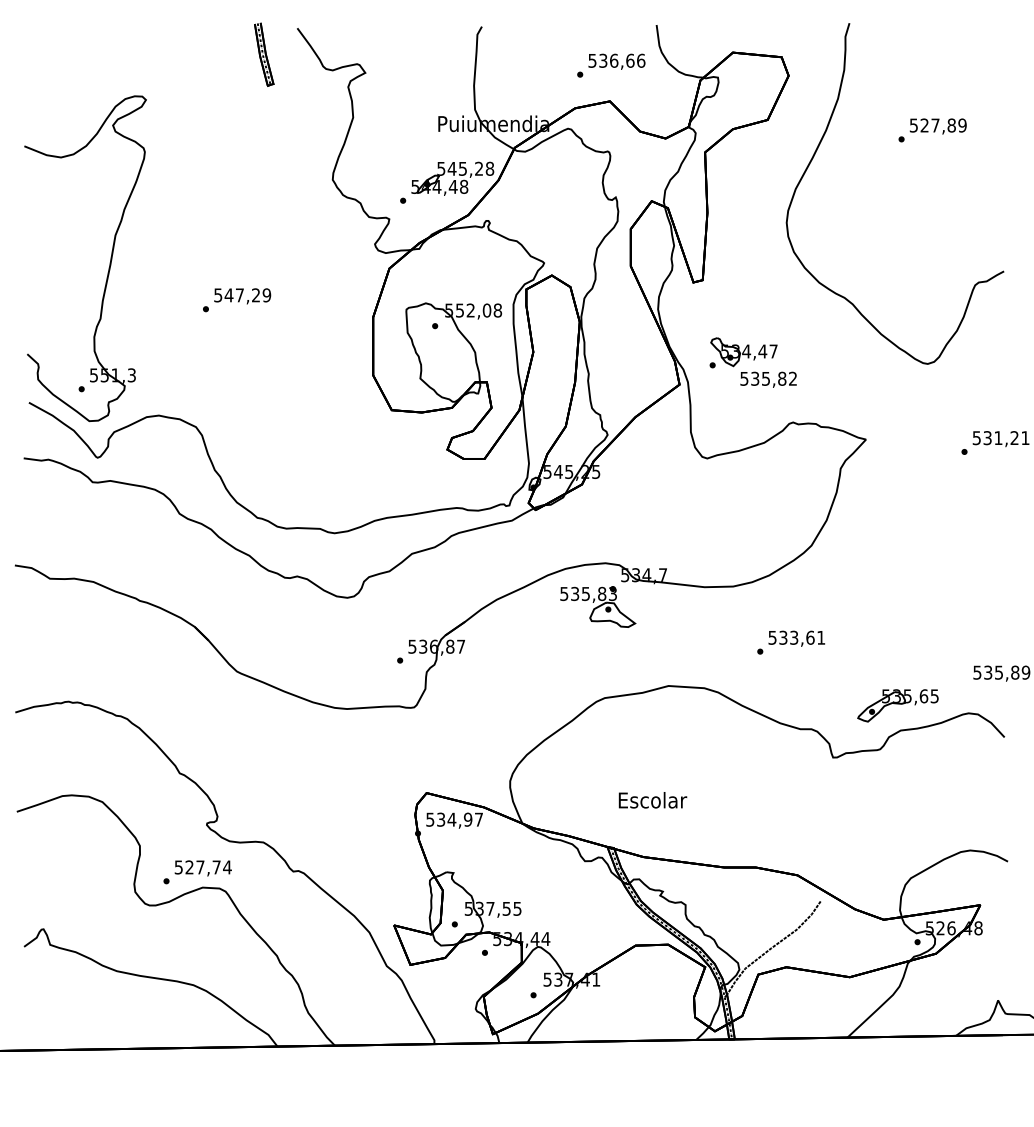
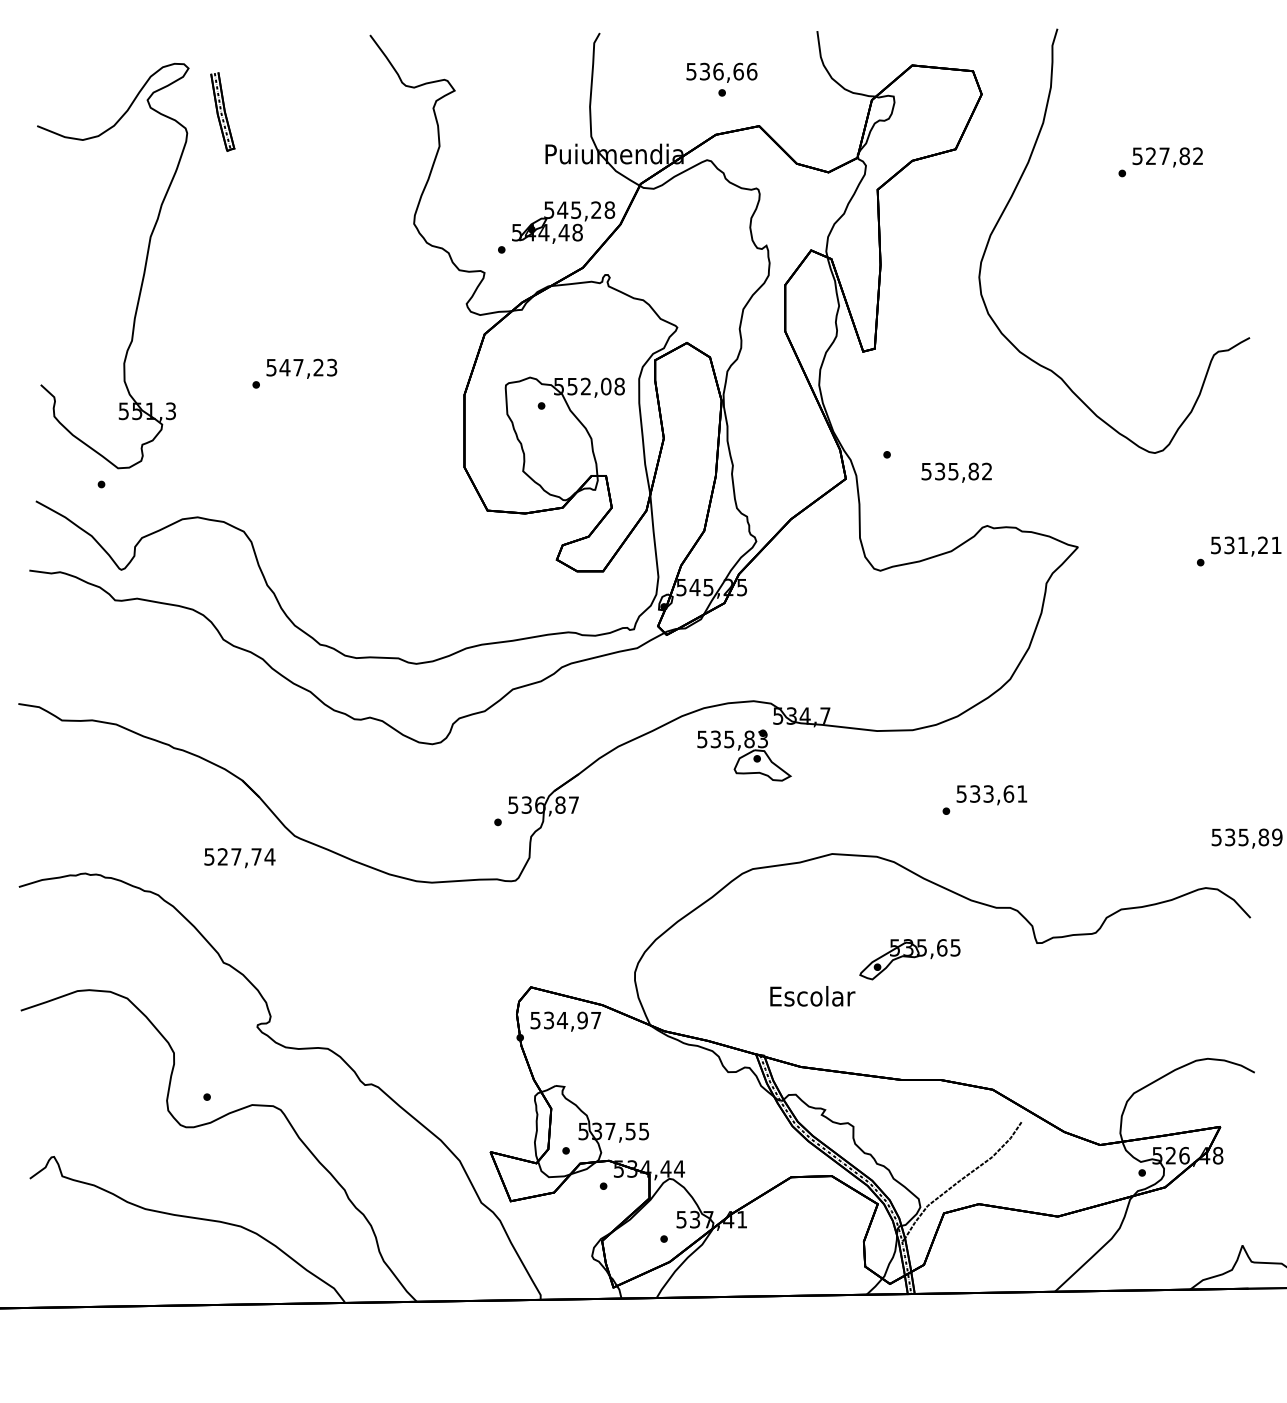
part: (263, 54) -> (222, 111), moved
text: (616, 61) -> (721, 72), moved
text: (962, 125) -> (1198, 156), 527,89 -> 527,82
part: (109, 262) -> (143, 270), moved
text: (266, 295) -> (331, 367), 547,29 -> 547,23
part: (743, 352) -> (925, 438), removed
part: (897, 705) -> (909, 959), moved
text: (202, 868) -> (239, 858), moved

